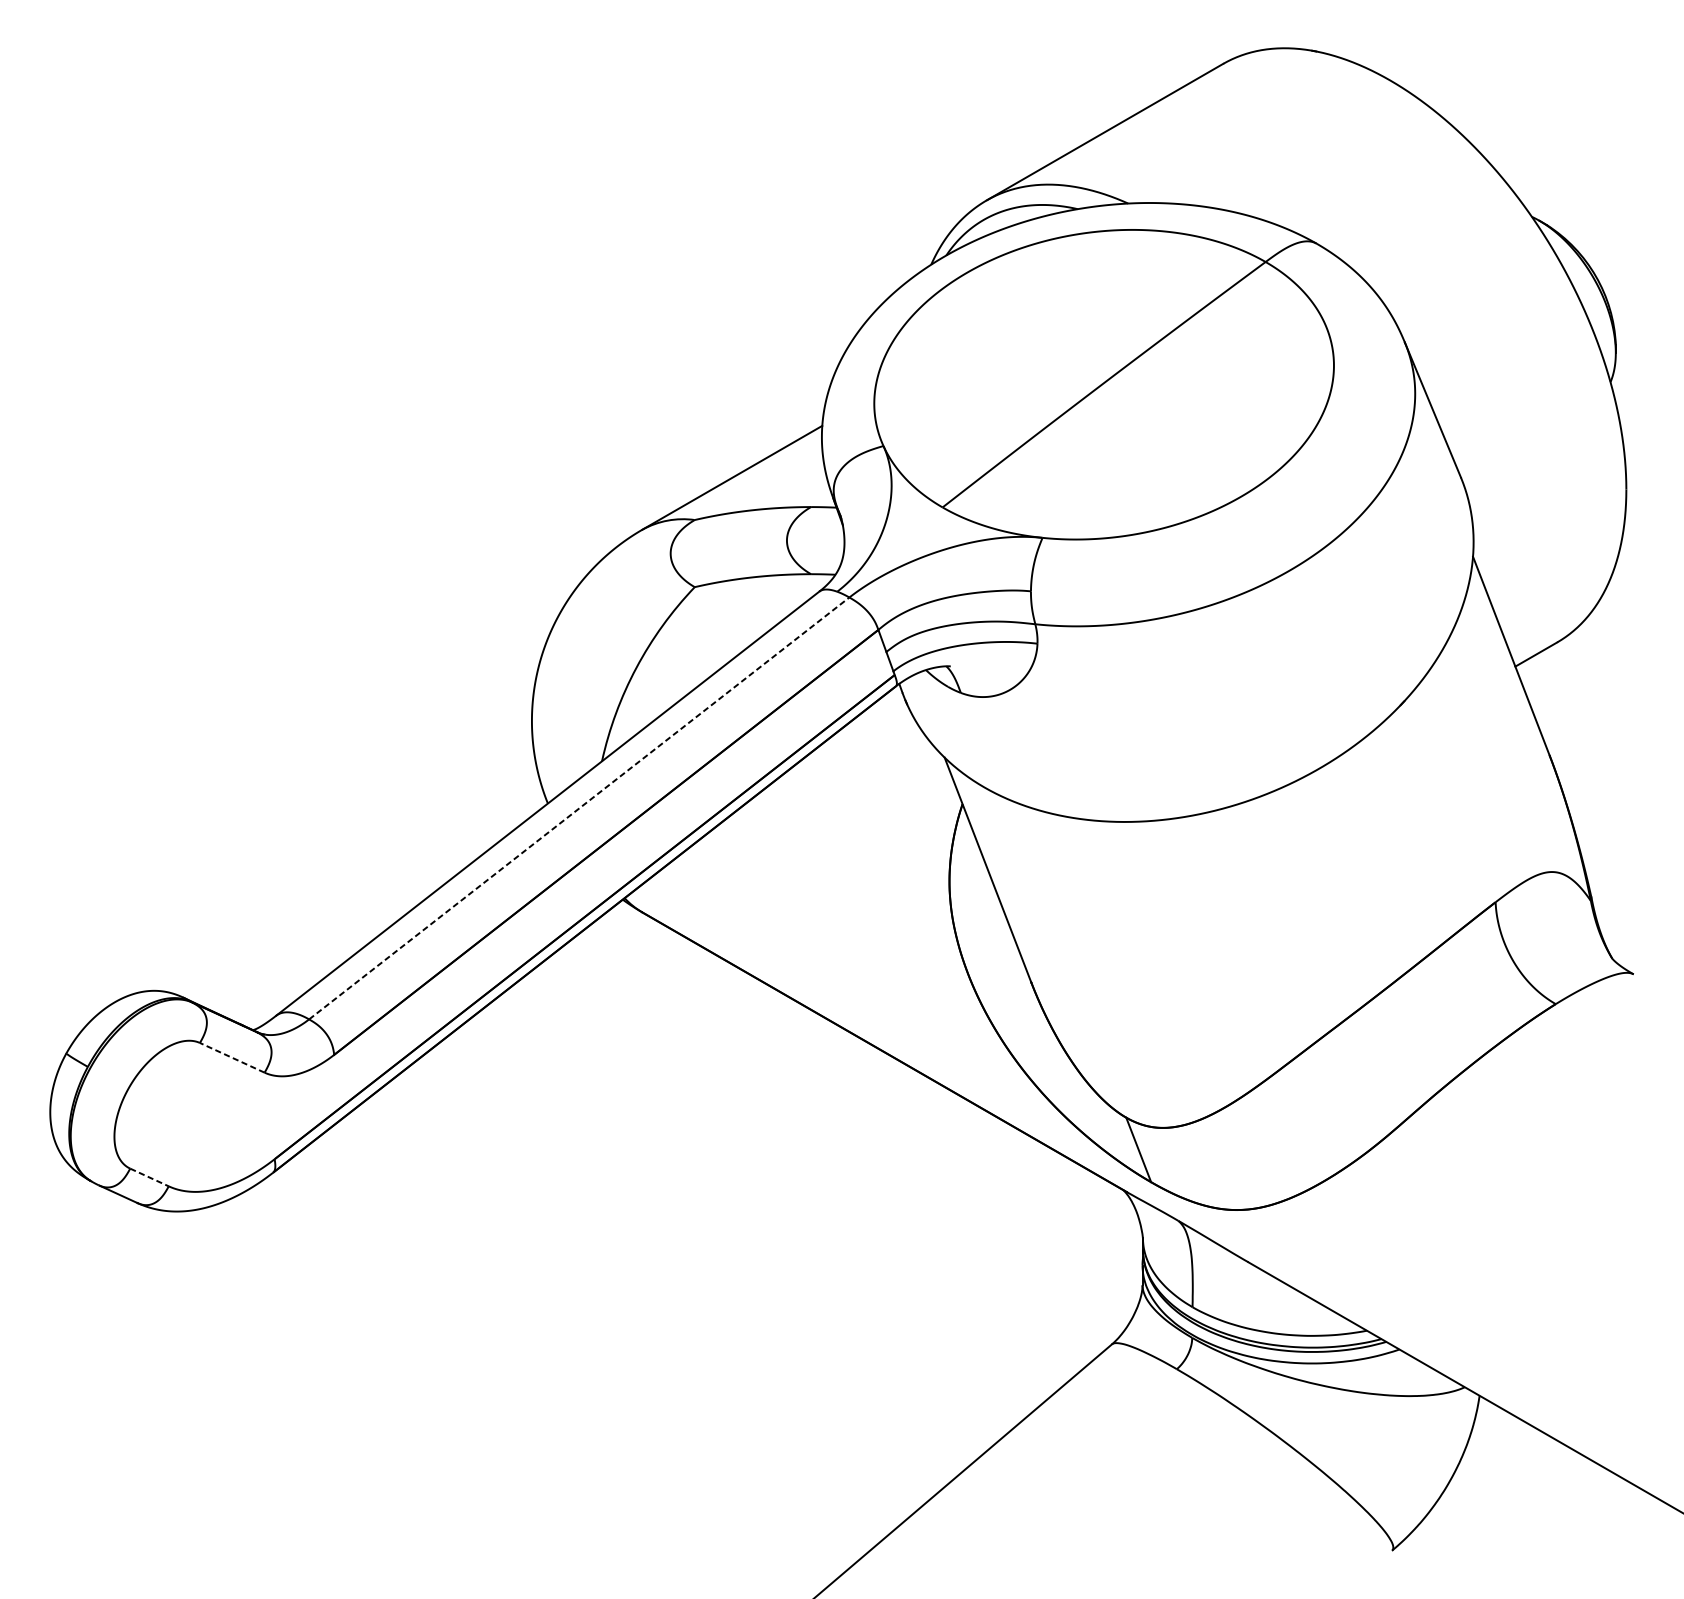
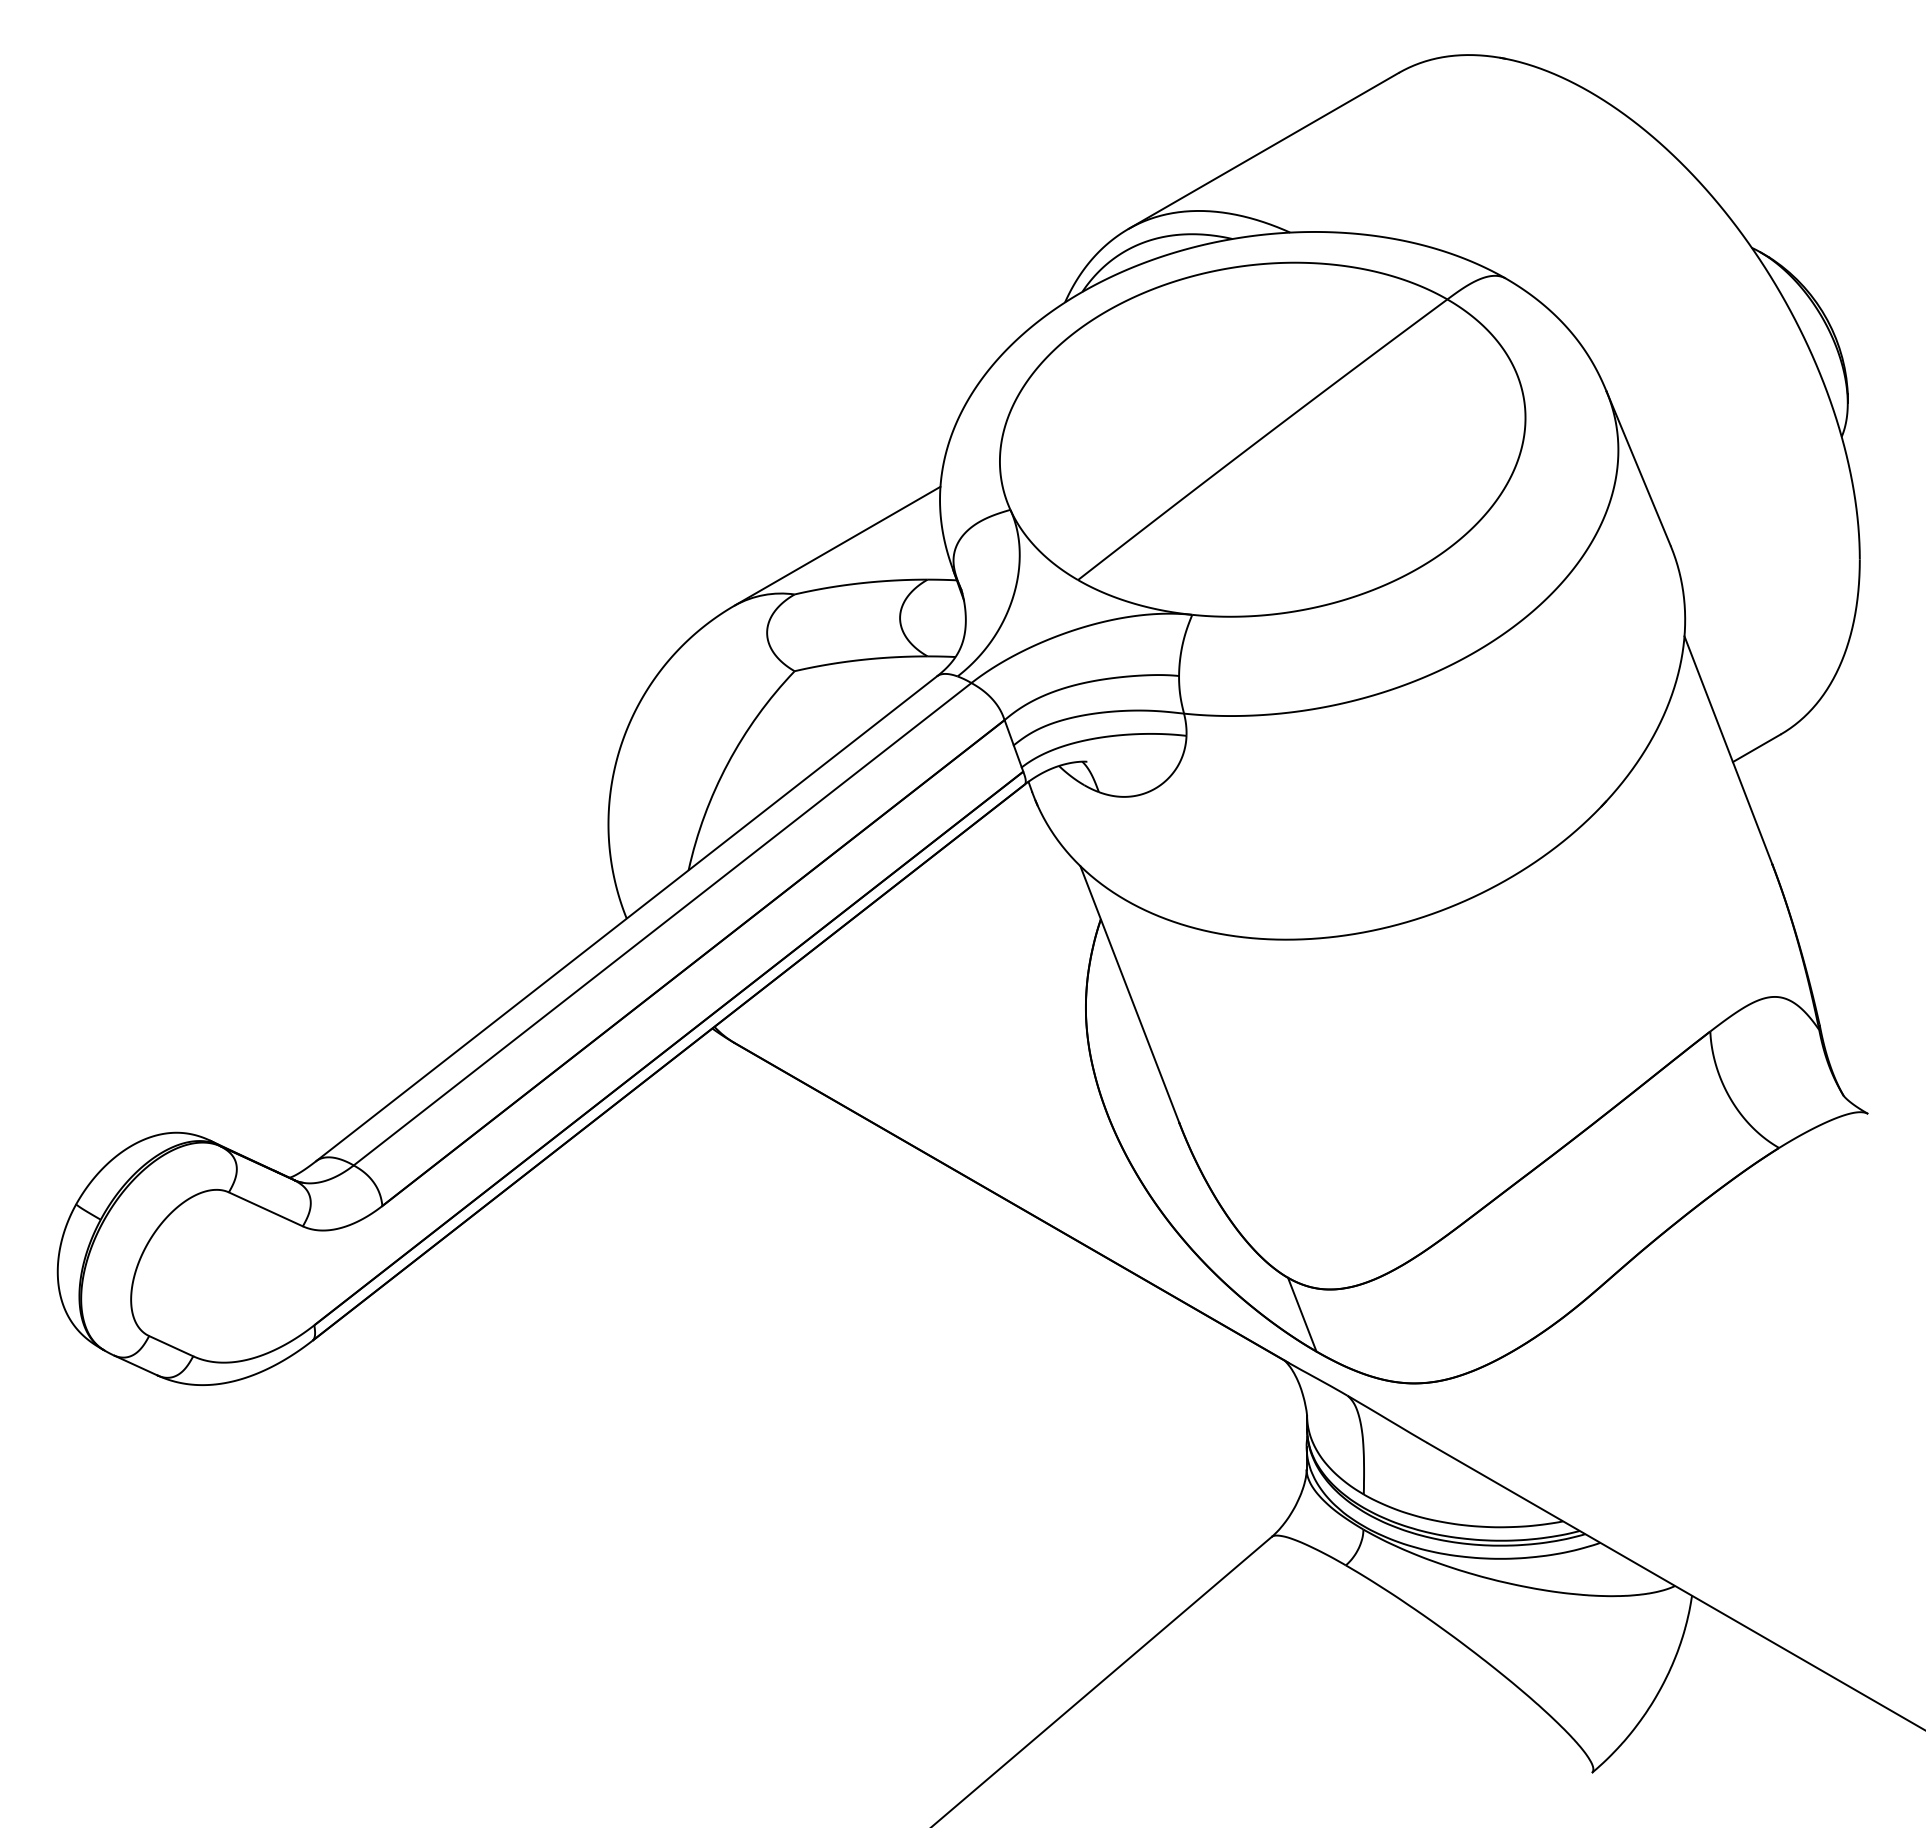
line: (579, 808) -> (662, 924), dashed -> solid
line: (231, 1057) -> (265, 1209), dashed -> solid
line: (149, 1177) -> (171, 1346), dashed -> solid

